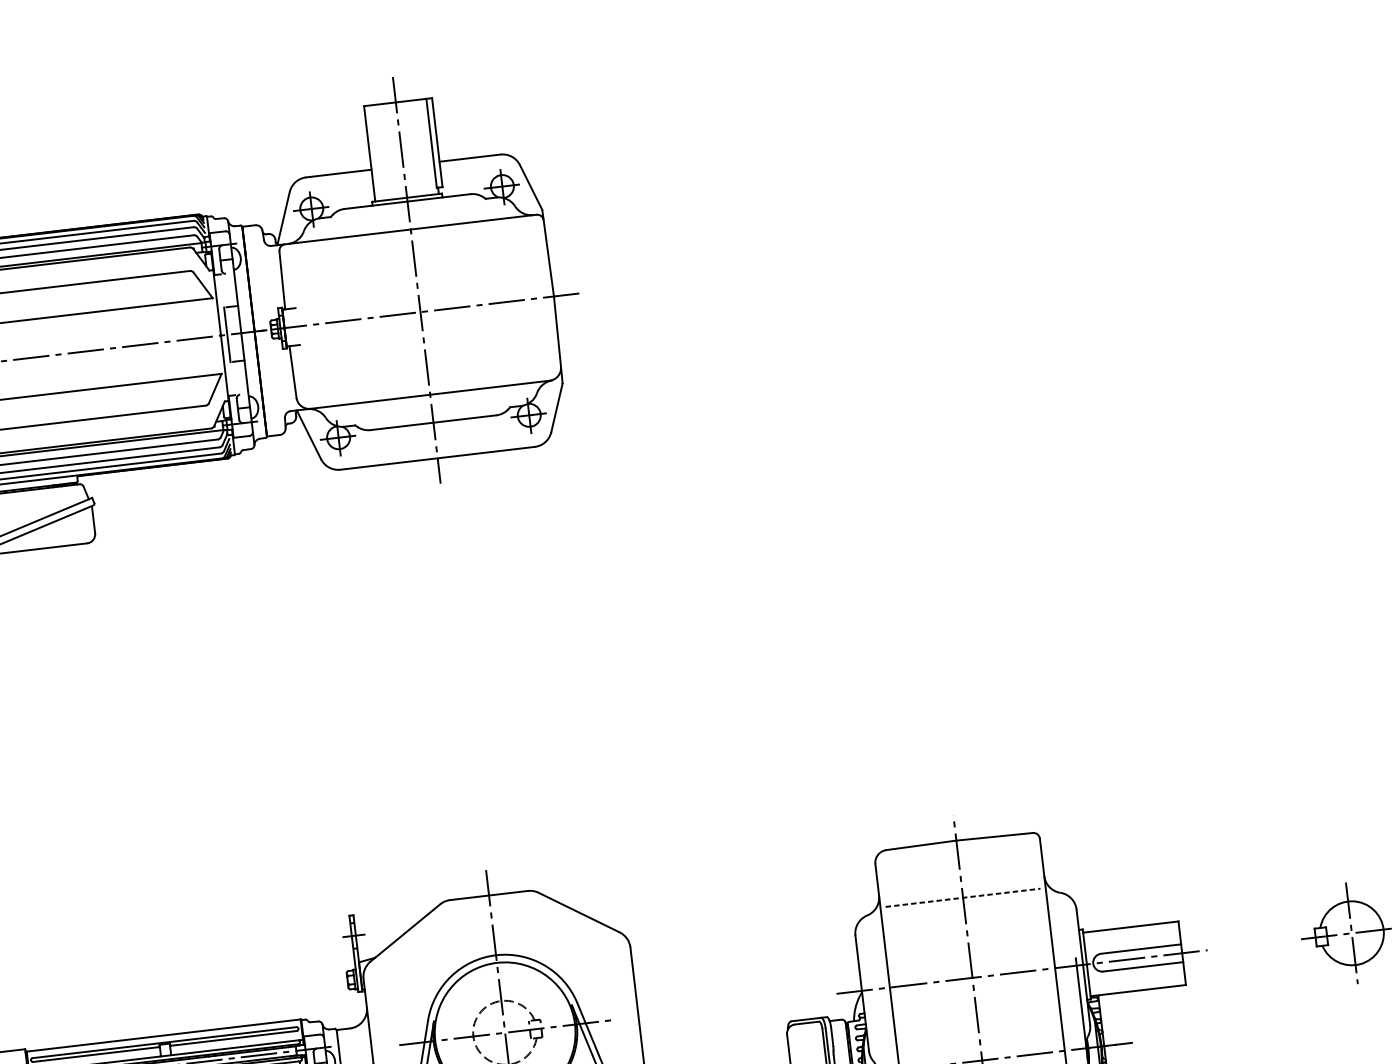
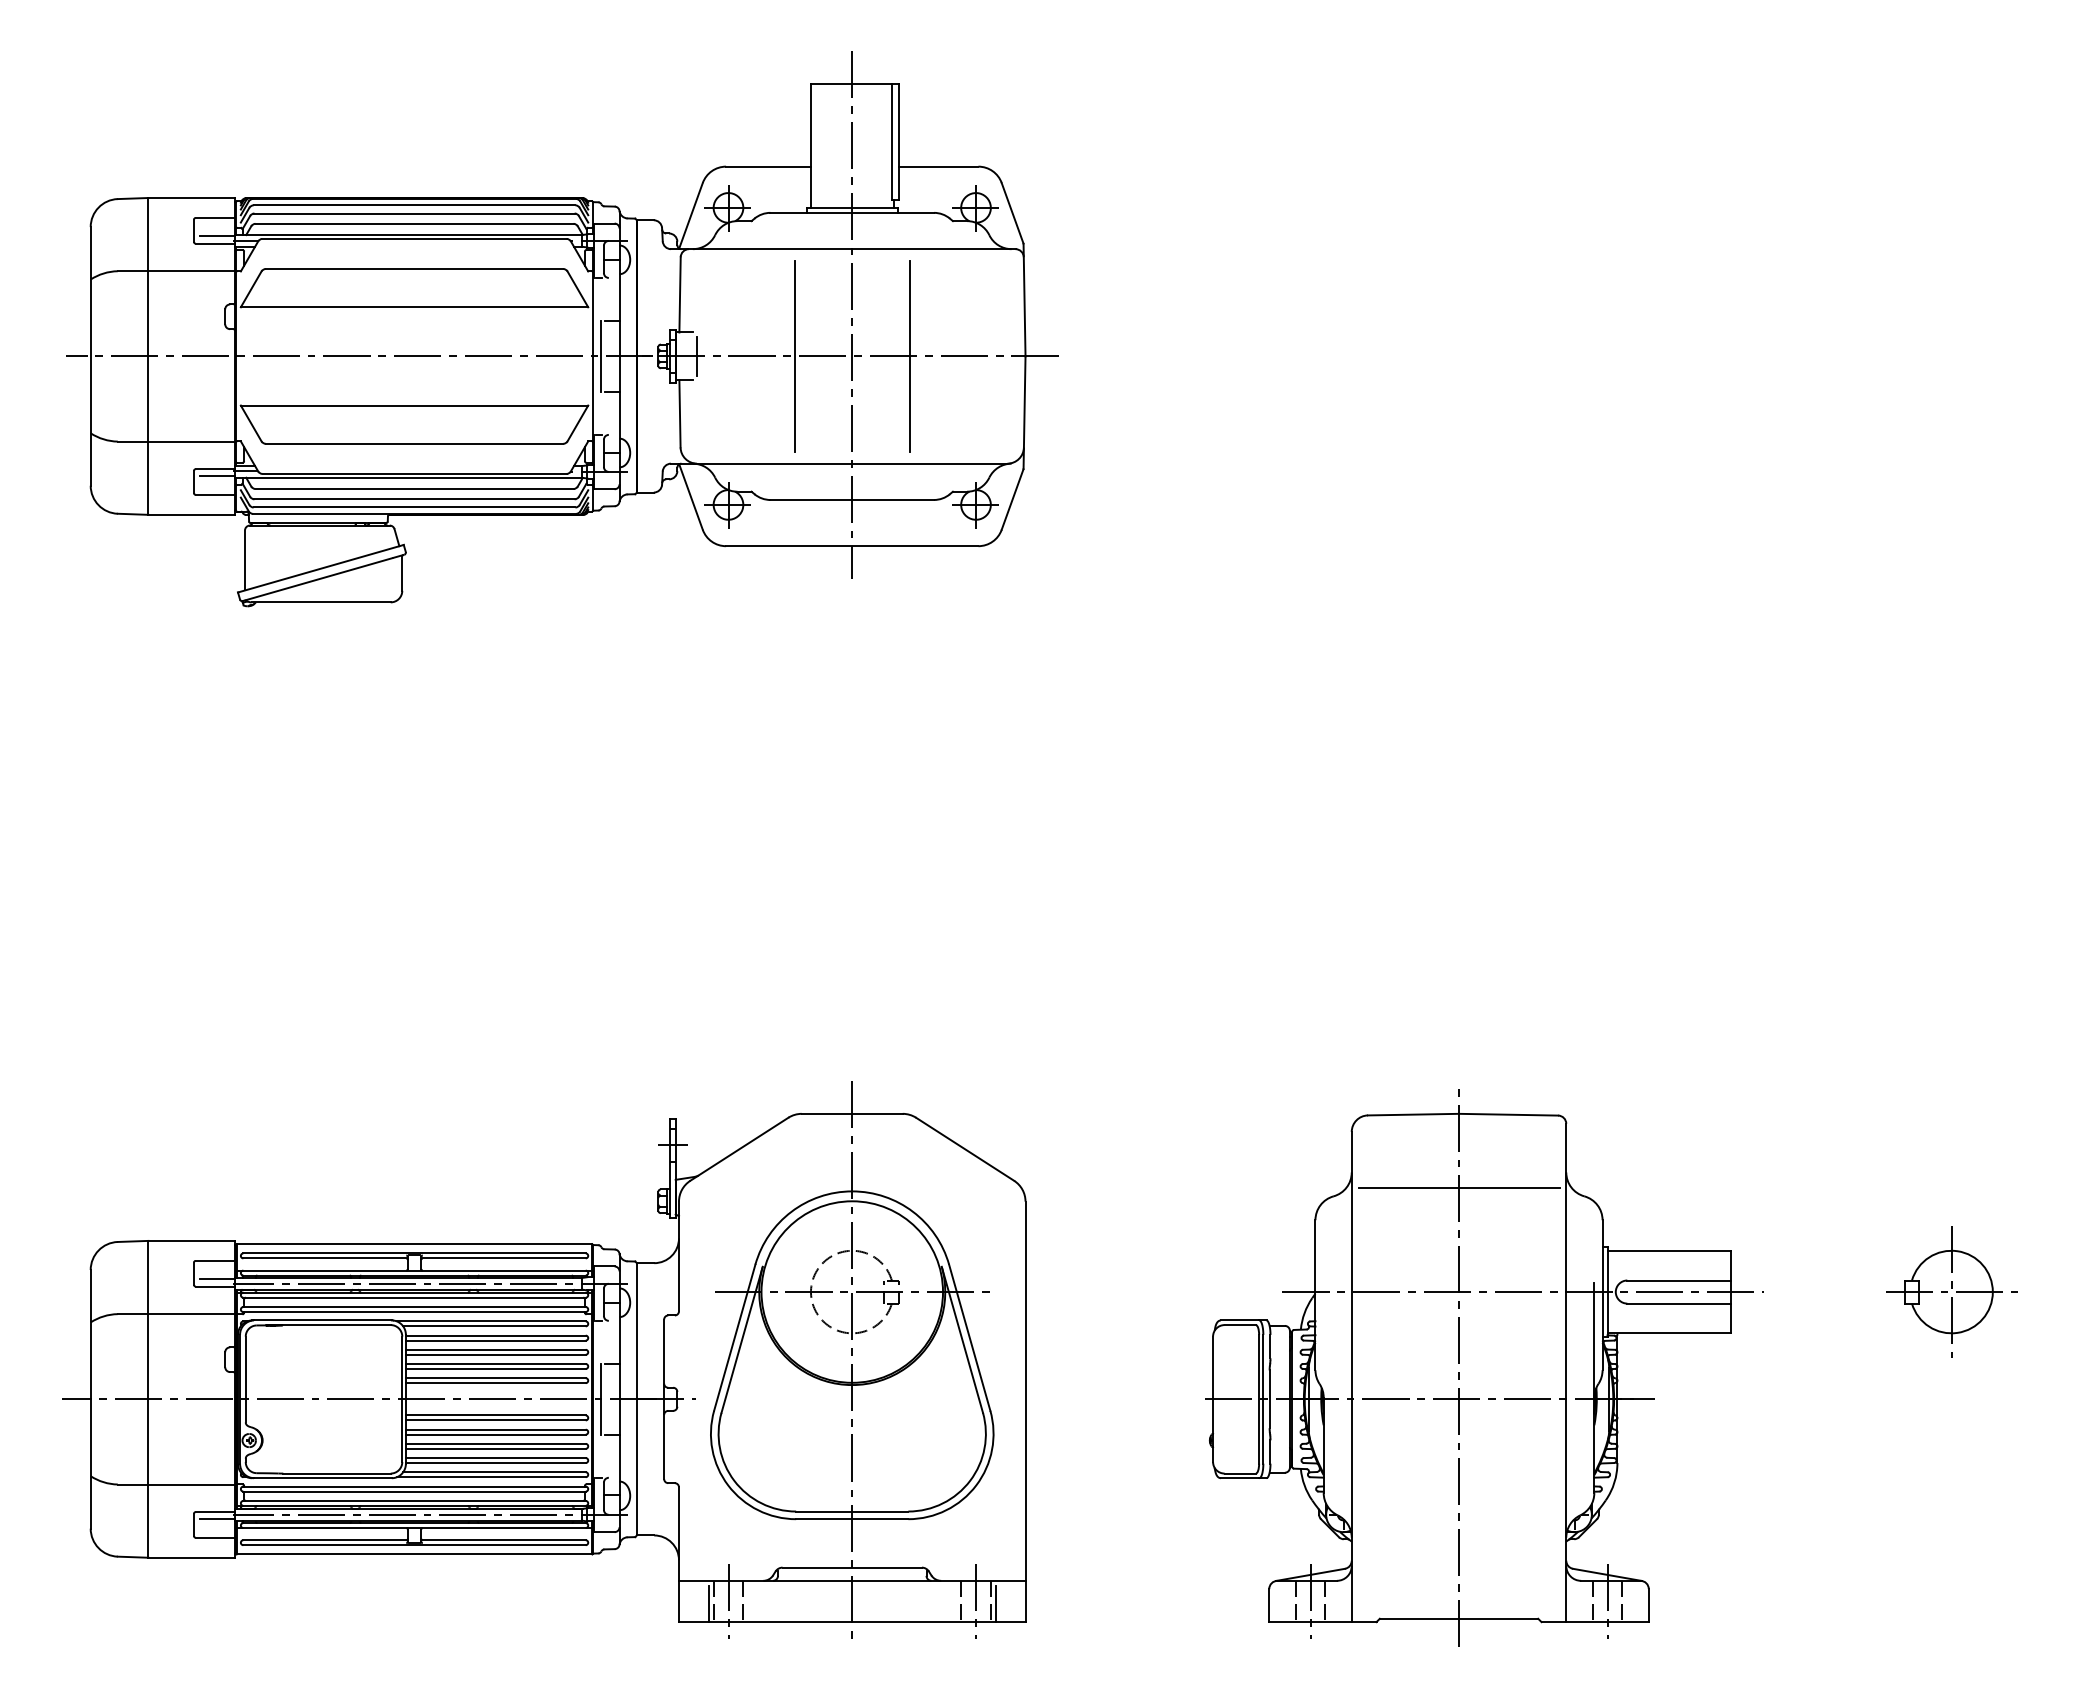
line: (465, 306) -> (910, 356), added
line: (376, 317) -> (794, 356), added
line: (300, 326) -> (696, 356), added
line: (963, 898) -> (1459, 1188), dashed -> solid

